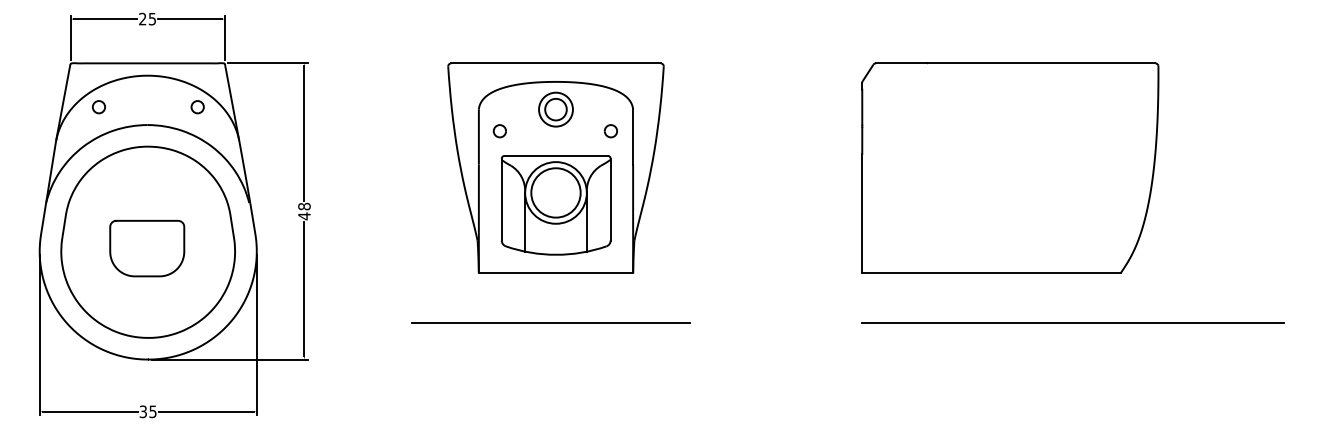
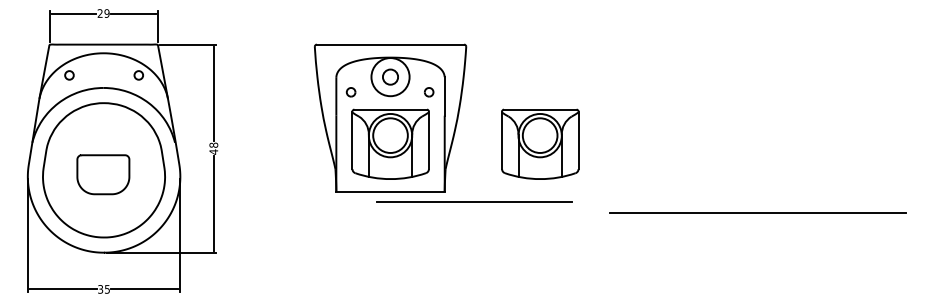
text: (152, 18) -> (107, 13), 25 -> 29
circle: (555, 109) -> (390, 77), size x1.6
part: (1010, 167) -> (709, 117), removed
part: (768, 205) -> (539, 144), added
line: (550, 322) -> (474, 202), moved
line: (1072, 322) -> (757, 213), moved

